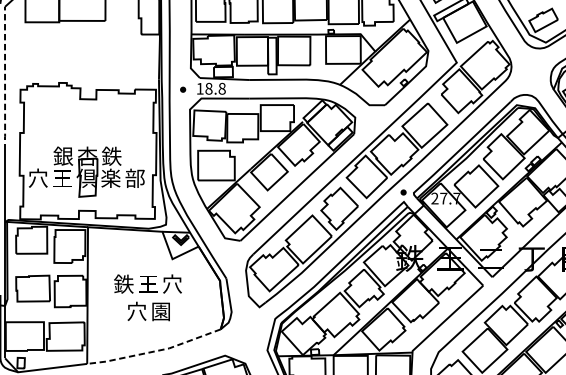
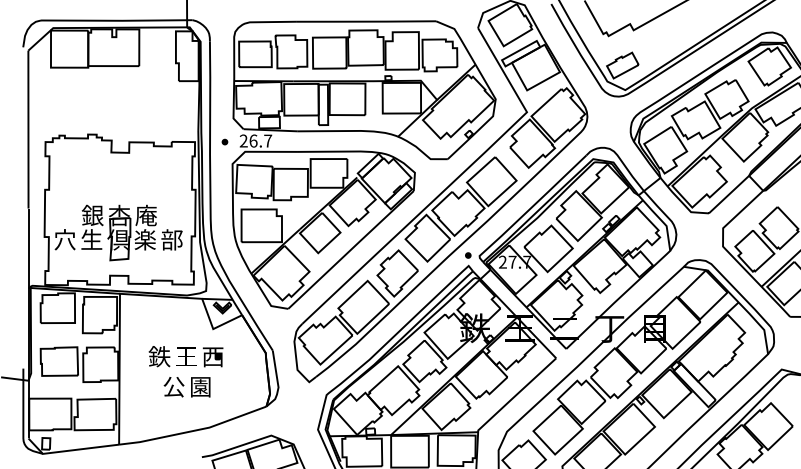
line: (5, 79) -> (28, 130), dashed -> solid
text: (210, 88) -> (255, 140), 18.8 -> 26.7
text: (111, 156) -> (145, 215), 鉄 -> 庵
text: (62, 178) -> (91, 239), 王 -> 生
text: (171, 284) -> (212, 356), 穴 -> 西
text: (136, 311) -> (173, 386), 穴 -> 公
line: (155, 351) -> (194, 430), dashed -> solid

